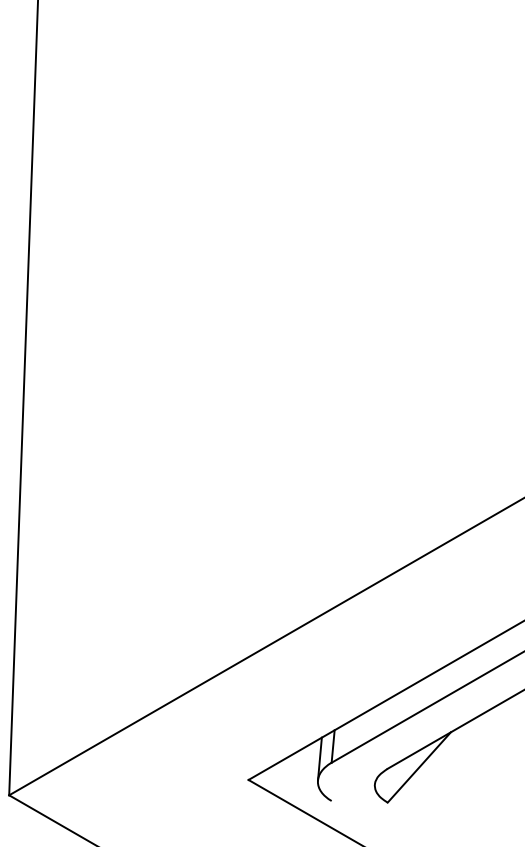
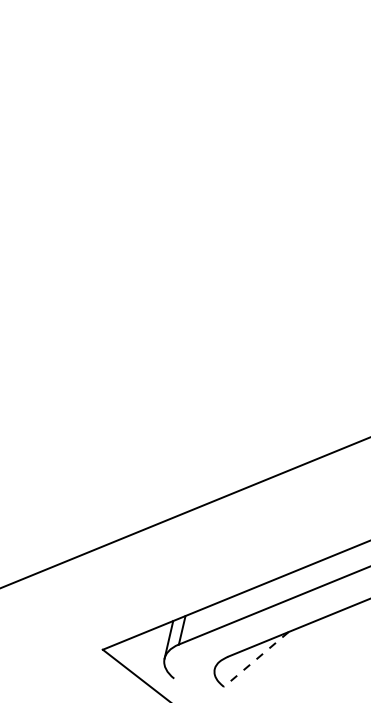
line: (418, 767) -> (255, 659), solid -> dashed

